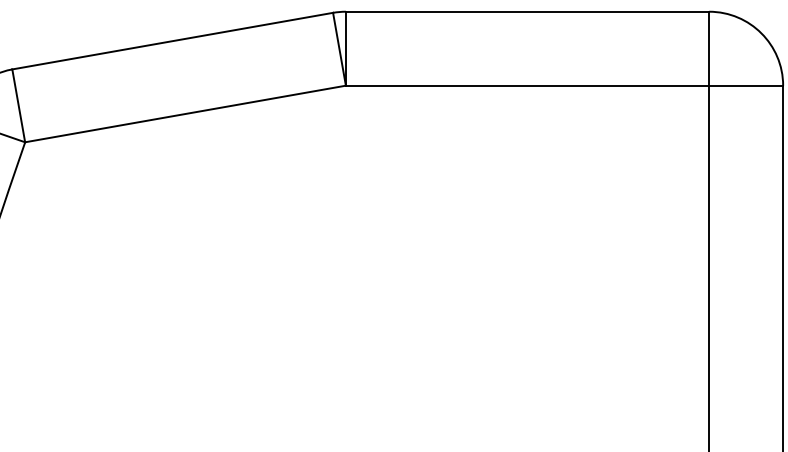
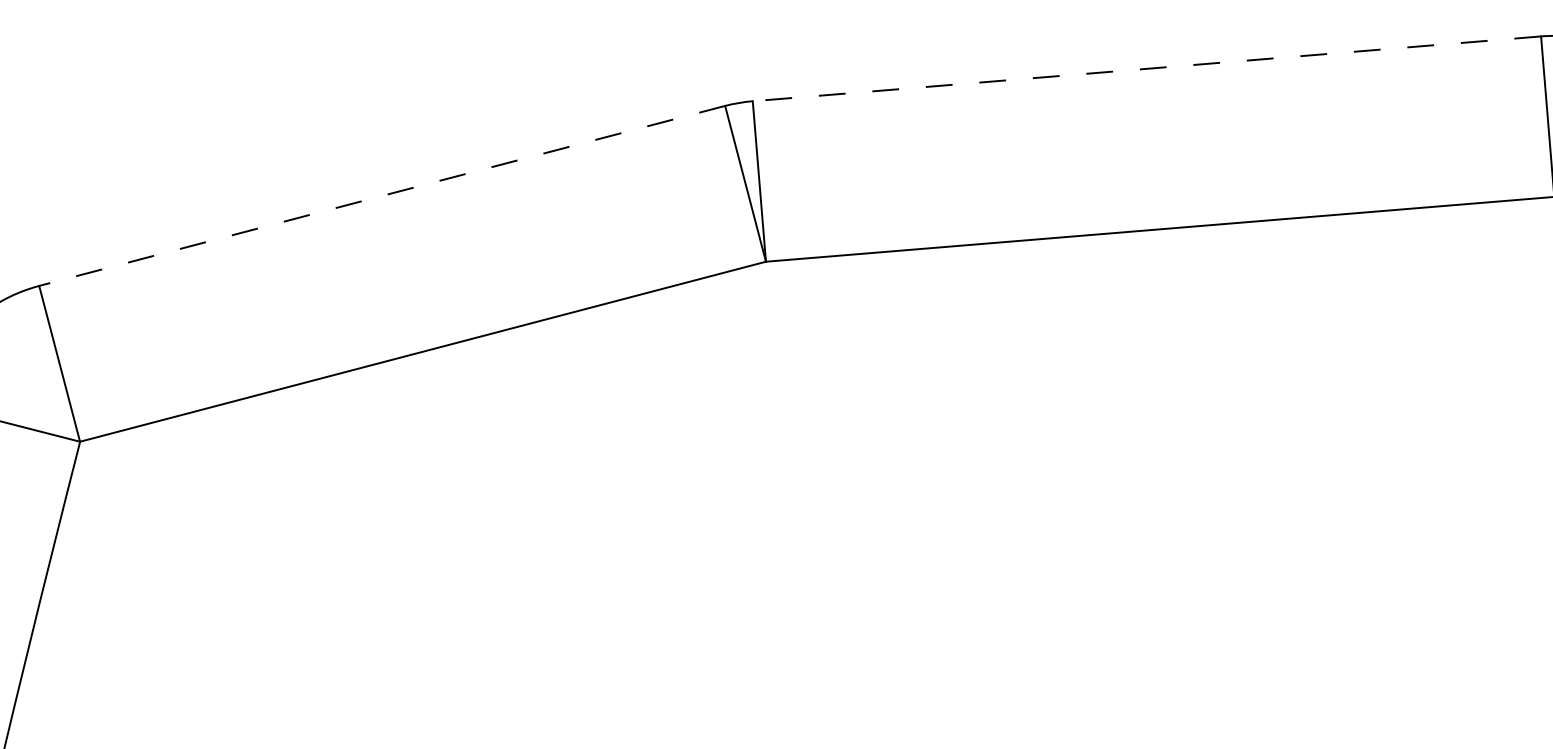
line: (527, 11) -> (1146, 68), solid -> dashed
line: (172, 41) -> (381, 196), solid -> dashed

